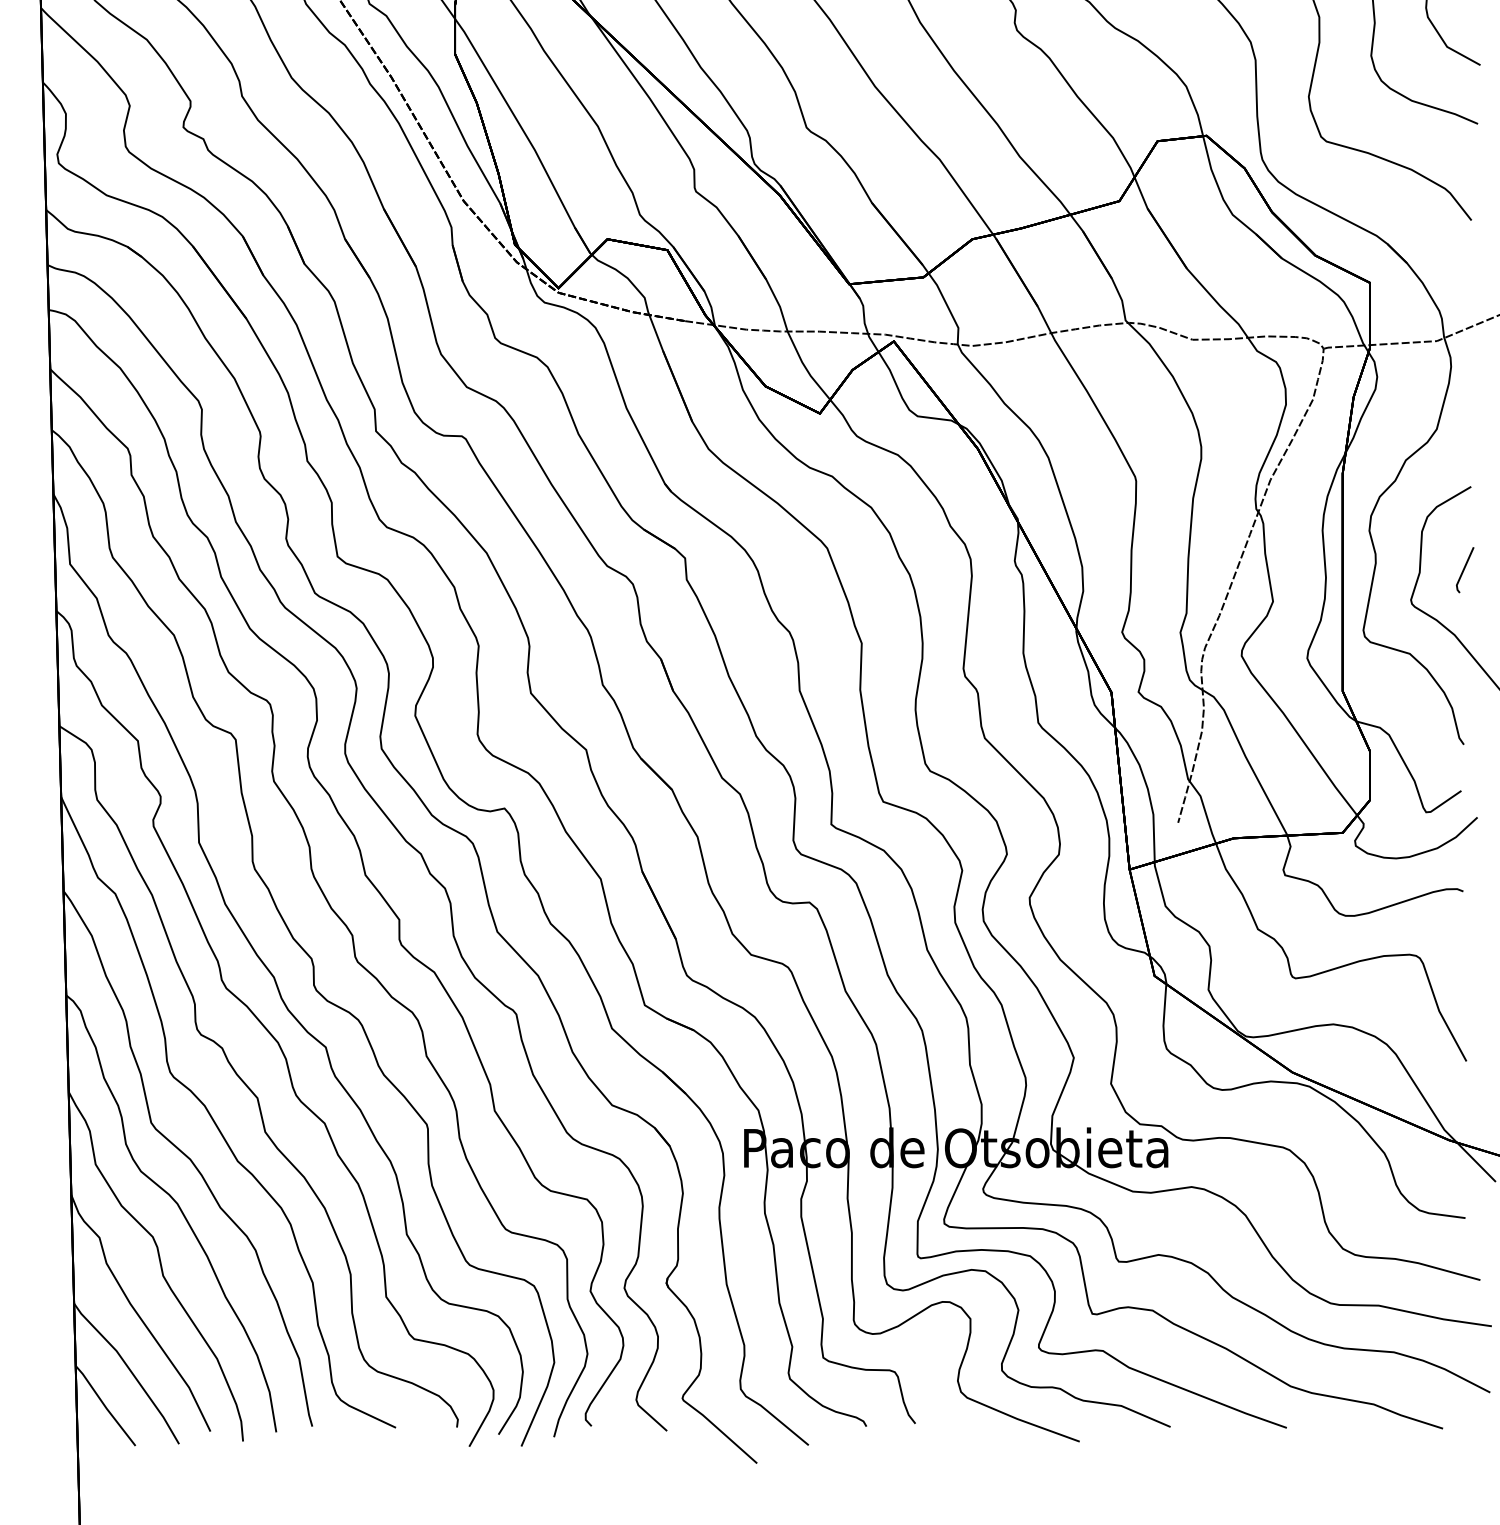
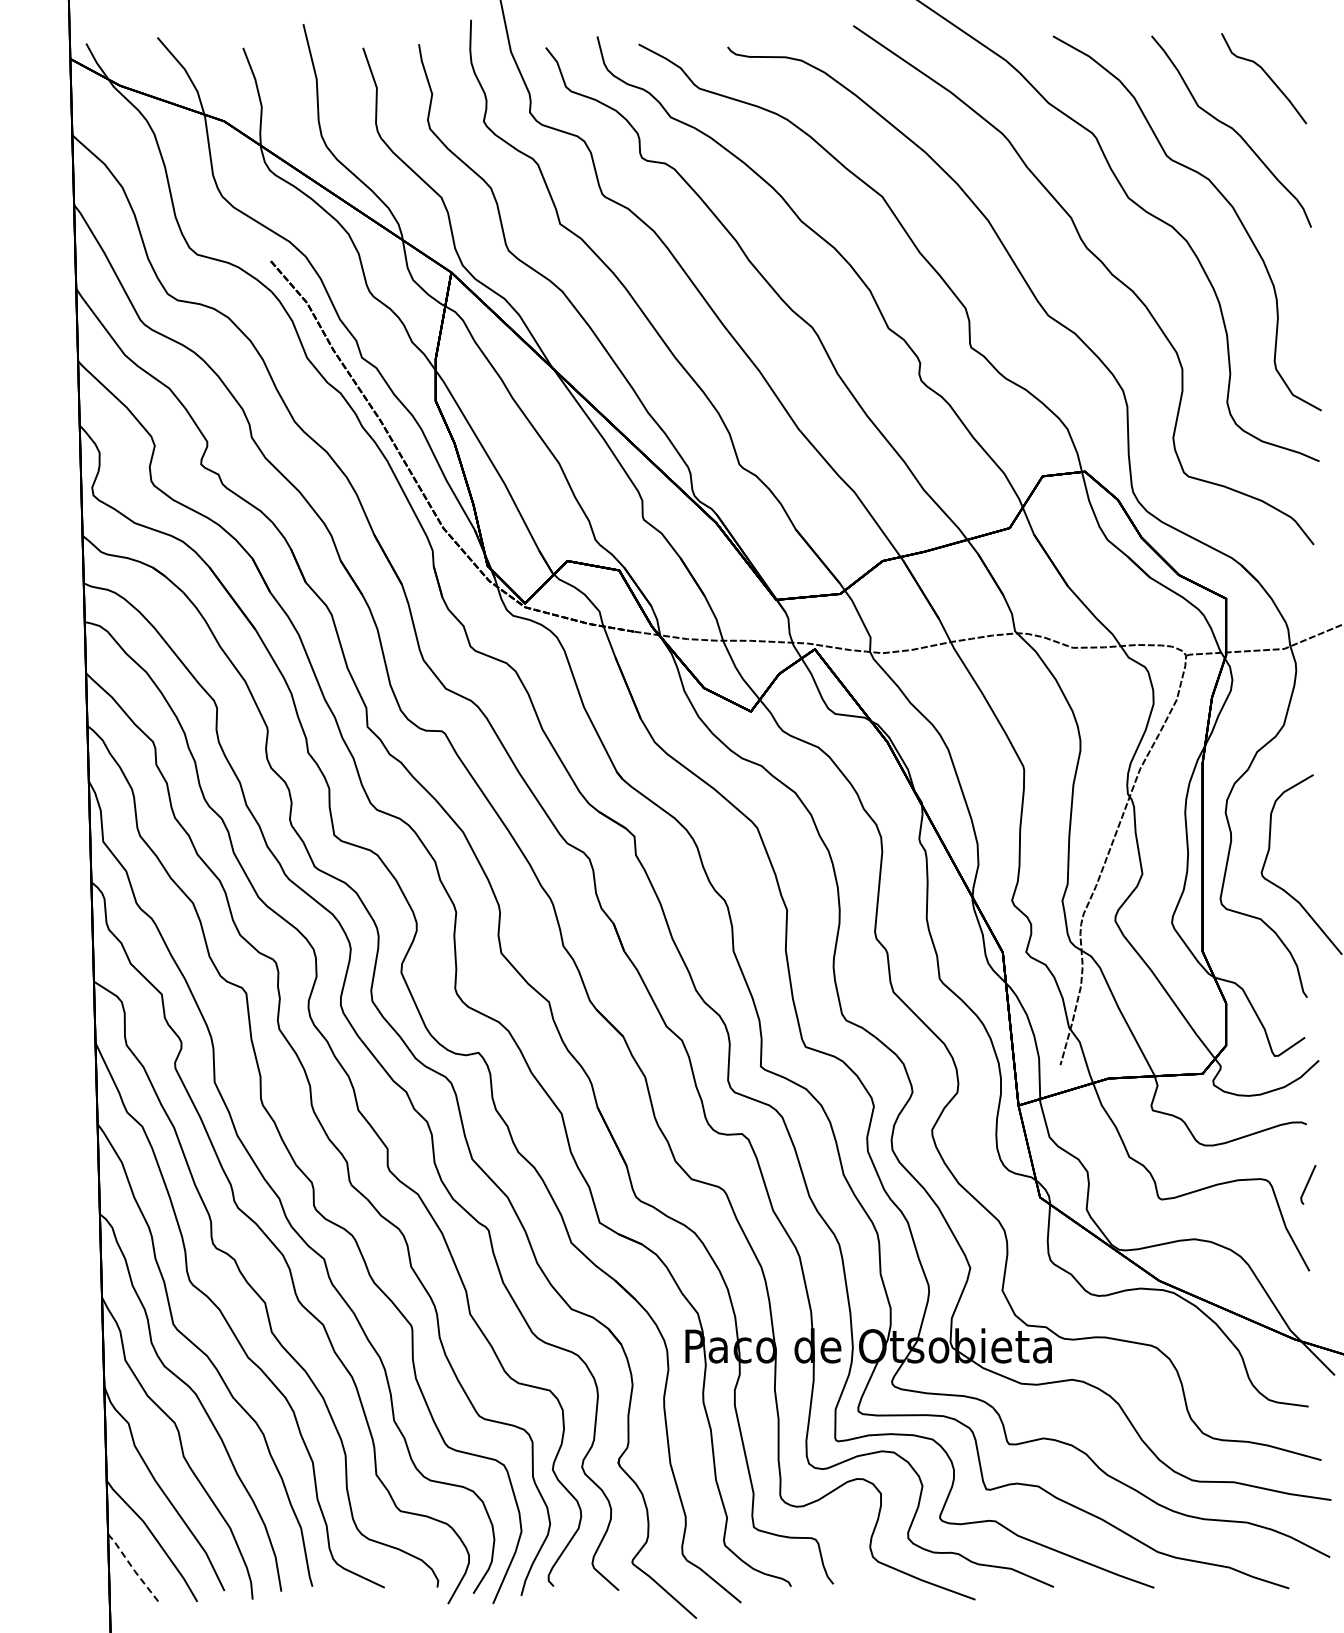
line: (1465, 569) -> (1308, 1184), moved
line: (105, 1405) -> (133, 1568), solid -> dashed

